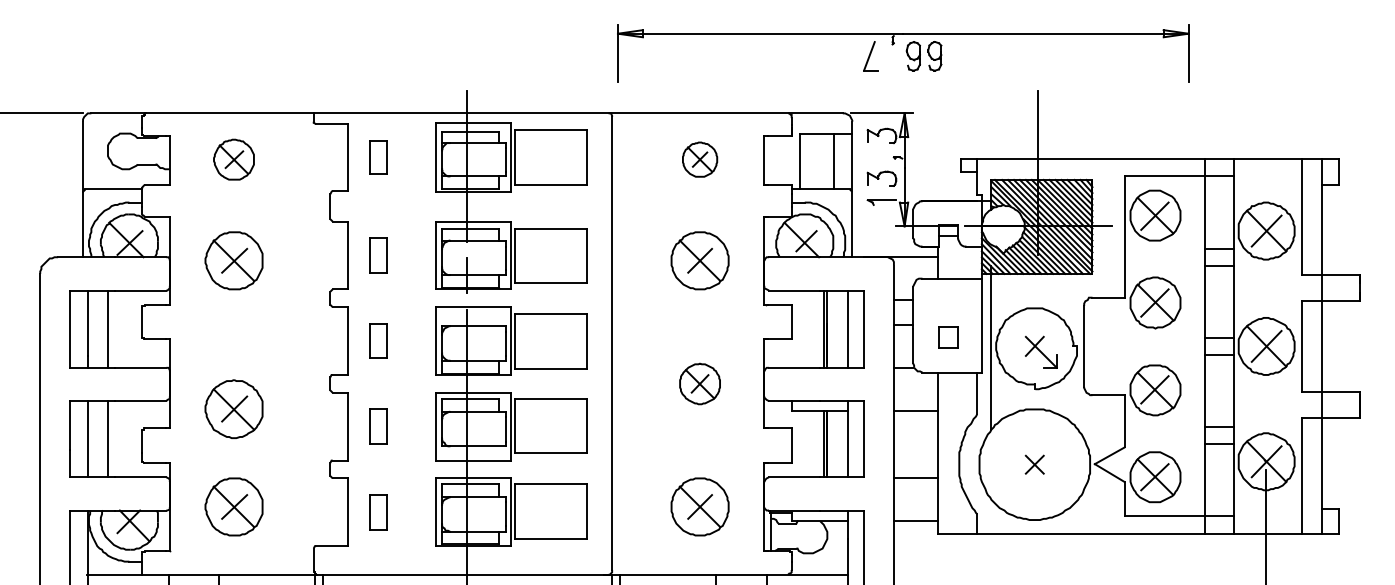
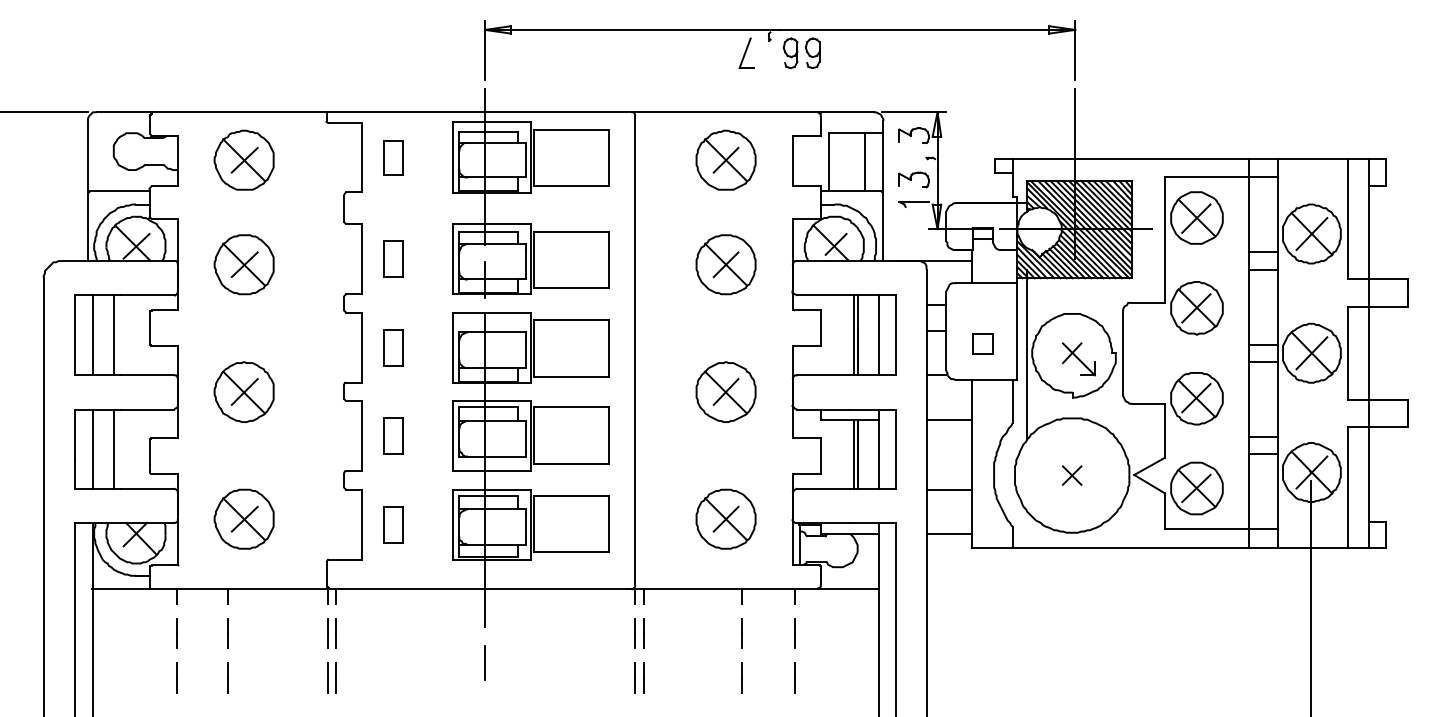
part: (903, 53) -> (780, 50), moved
part: (233, 159) -> (243, 159), size x1.43
part: (699, 159) -> (725, 159), size x1.67
part: (699, 383) -> (725, 391), size x1.43
part: (233, 408) -> (243, 391), moved

